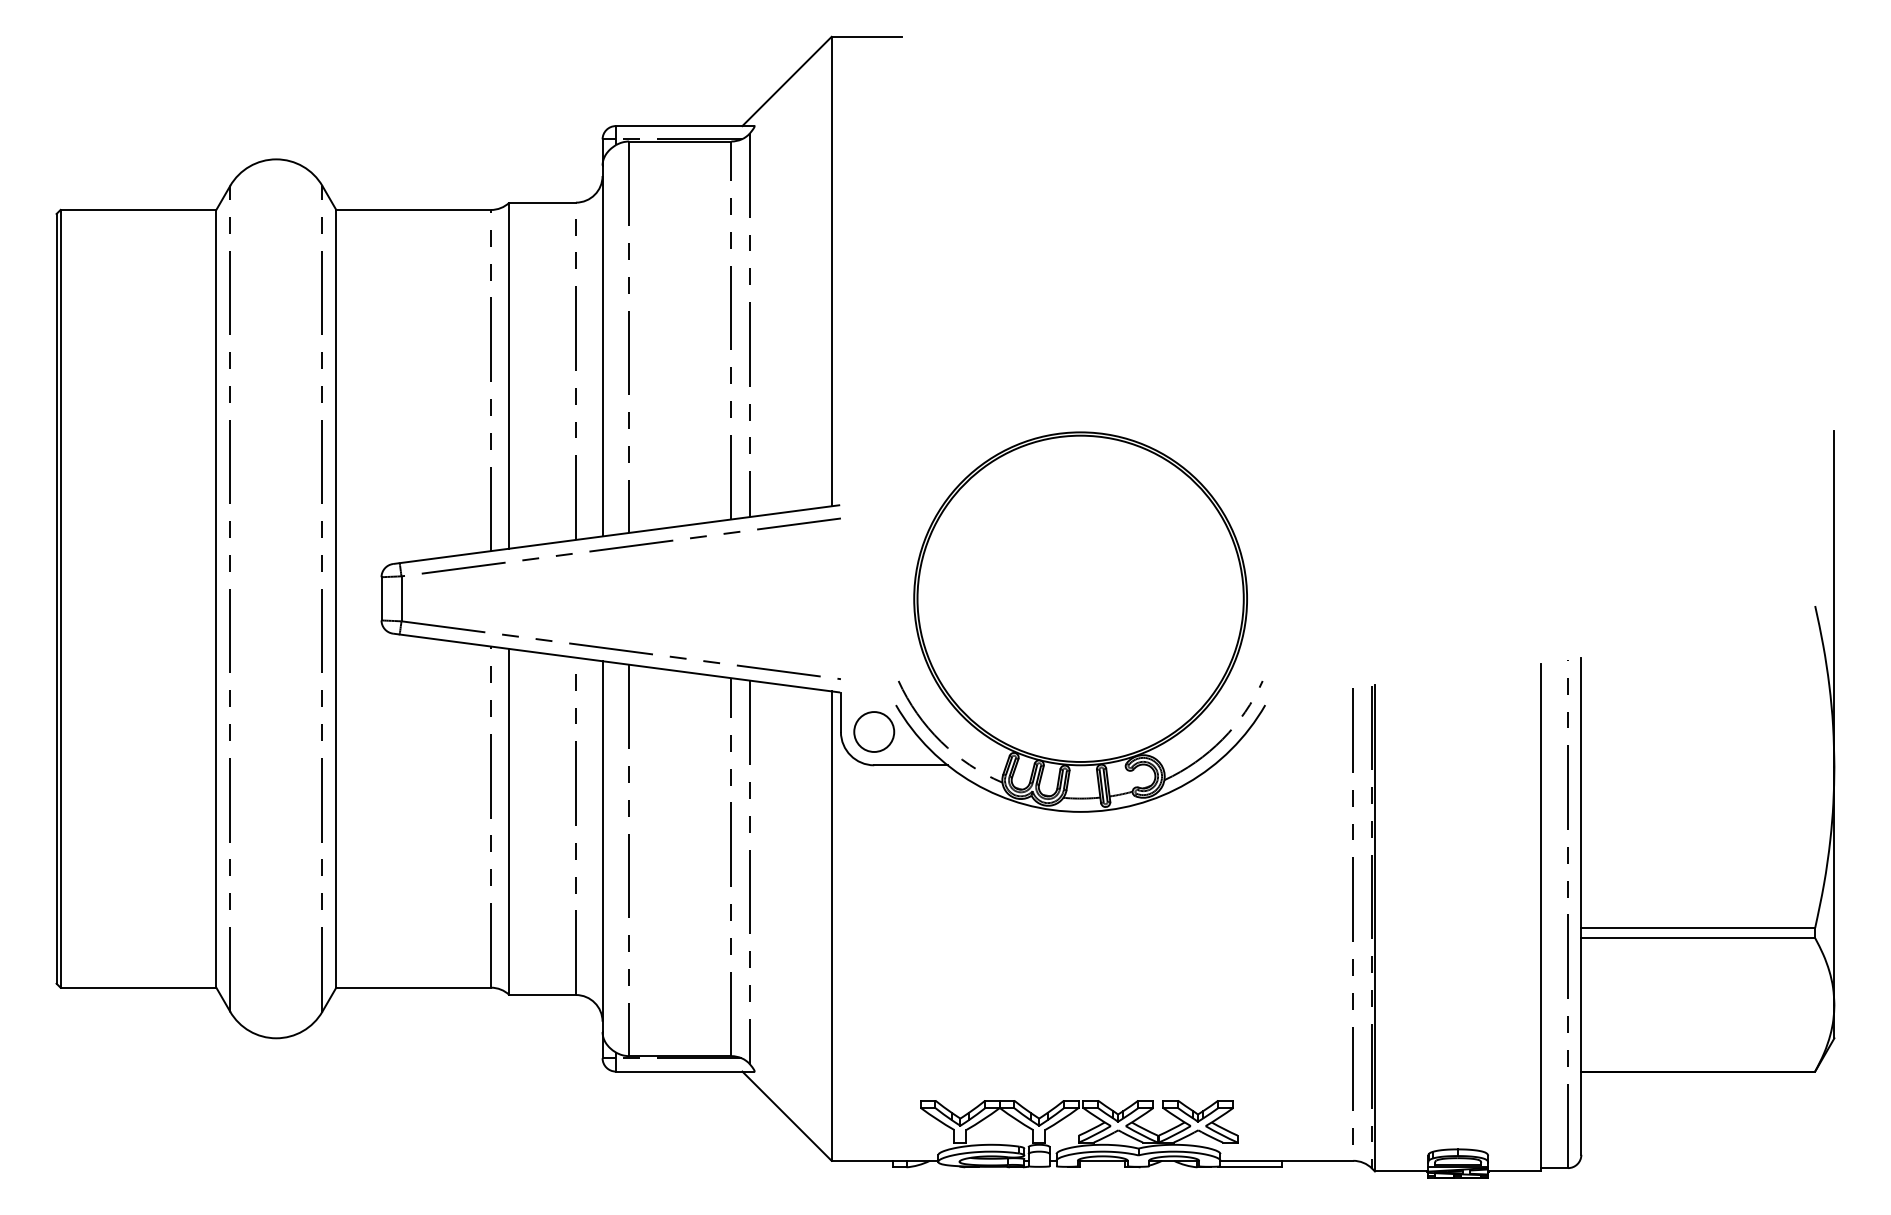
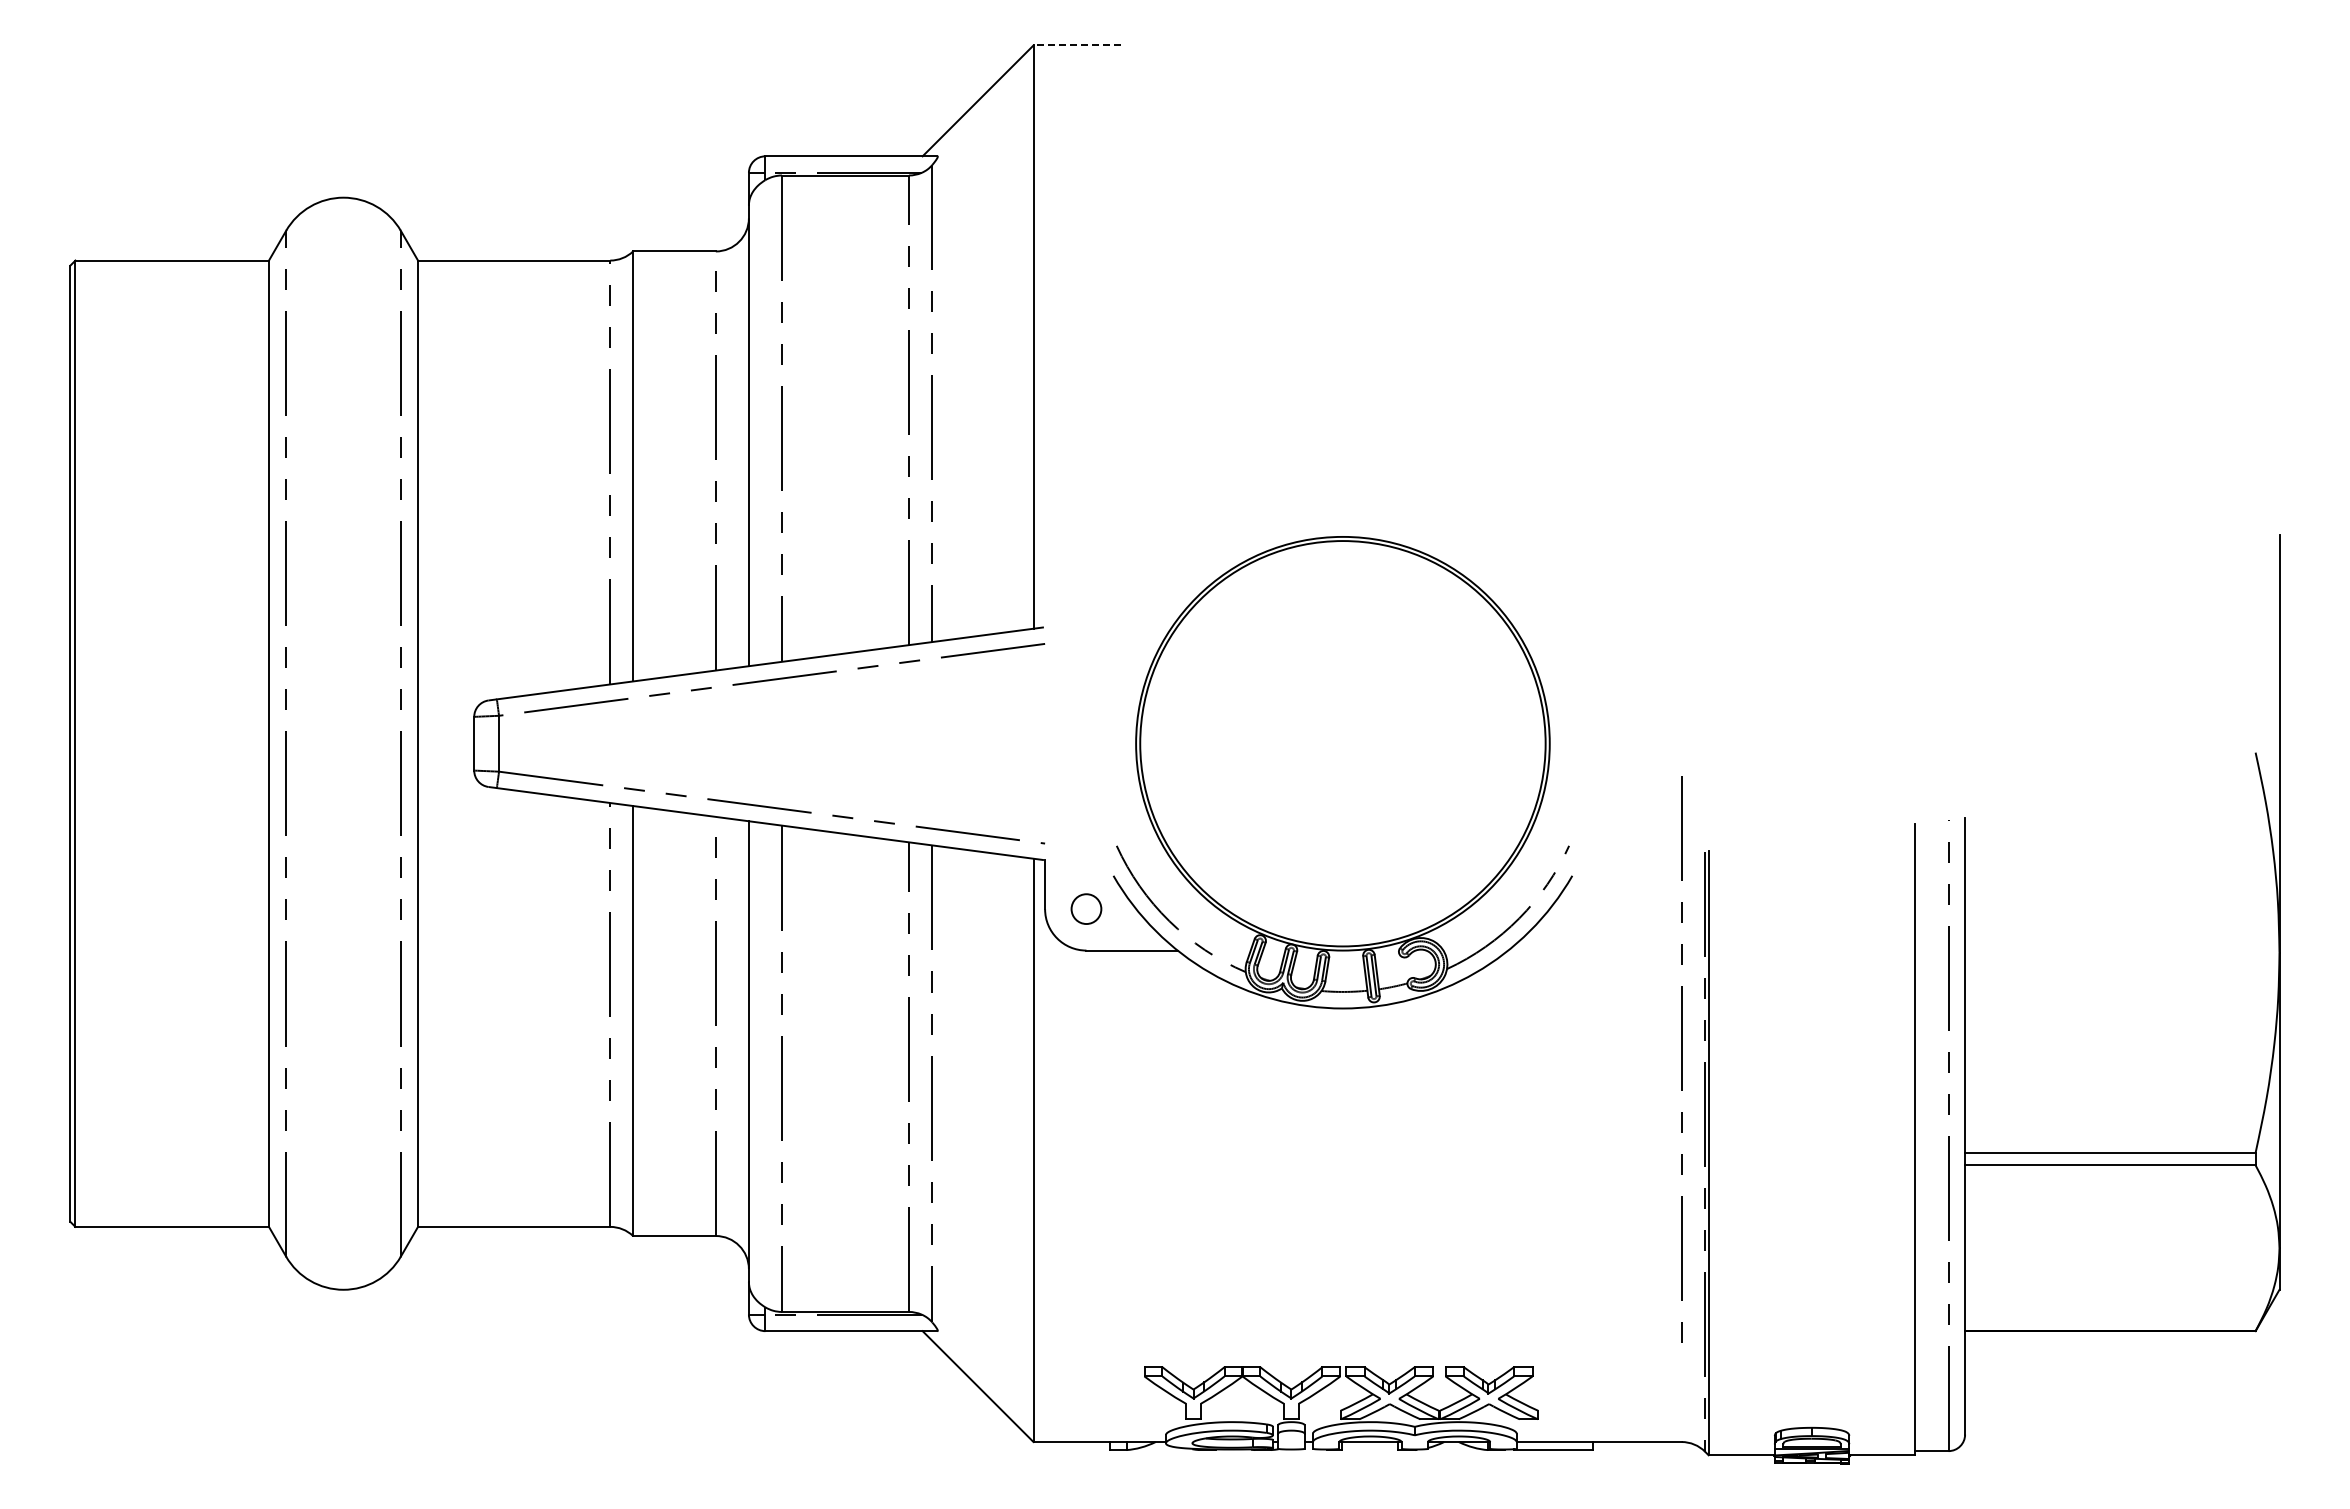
line: (867, 36) -> (1077, 45), solid -> dashed
circle: (874, 731) -> (1086, 908), size x0.6
line: (1353, 916) -> (1681, 1059), moved

